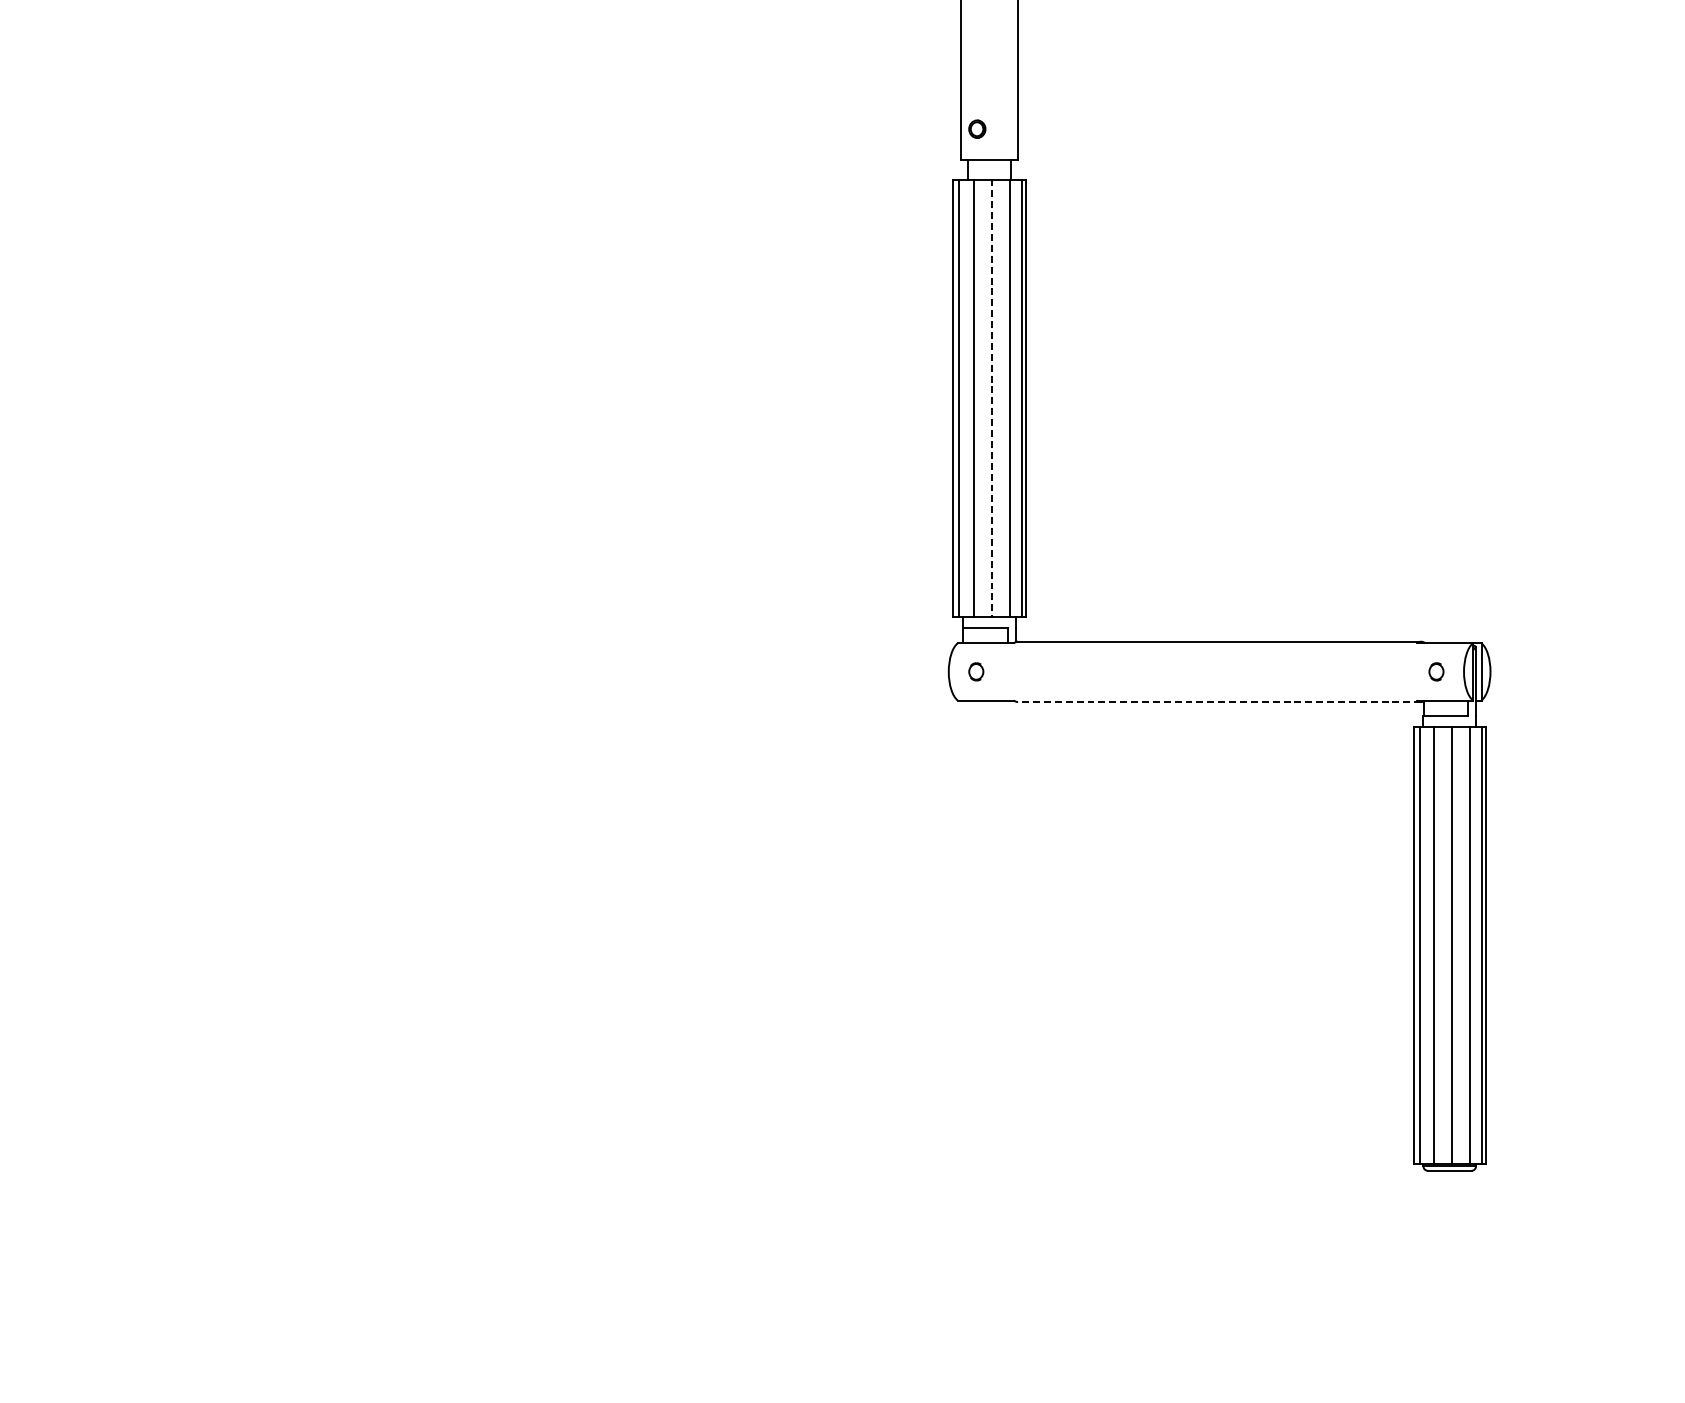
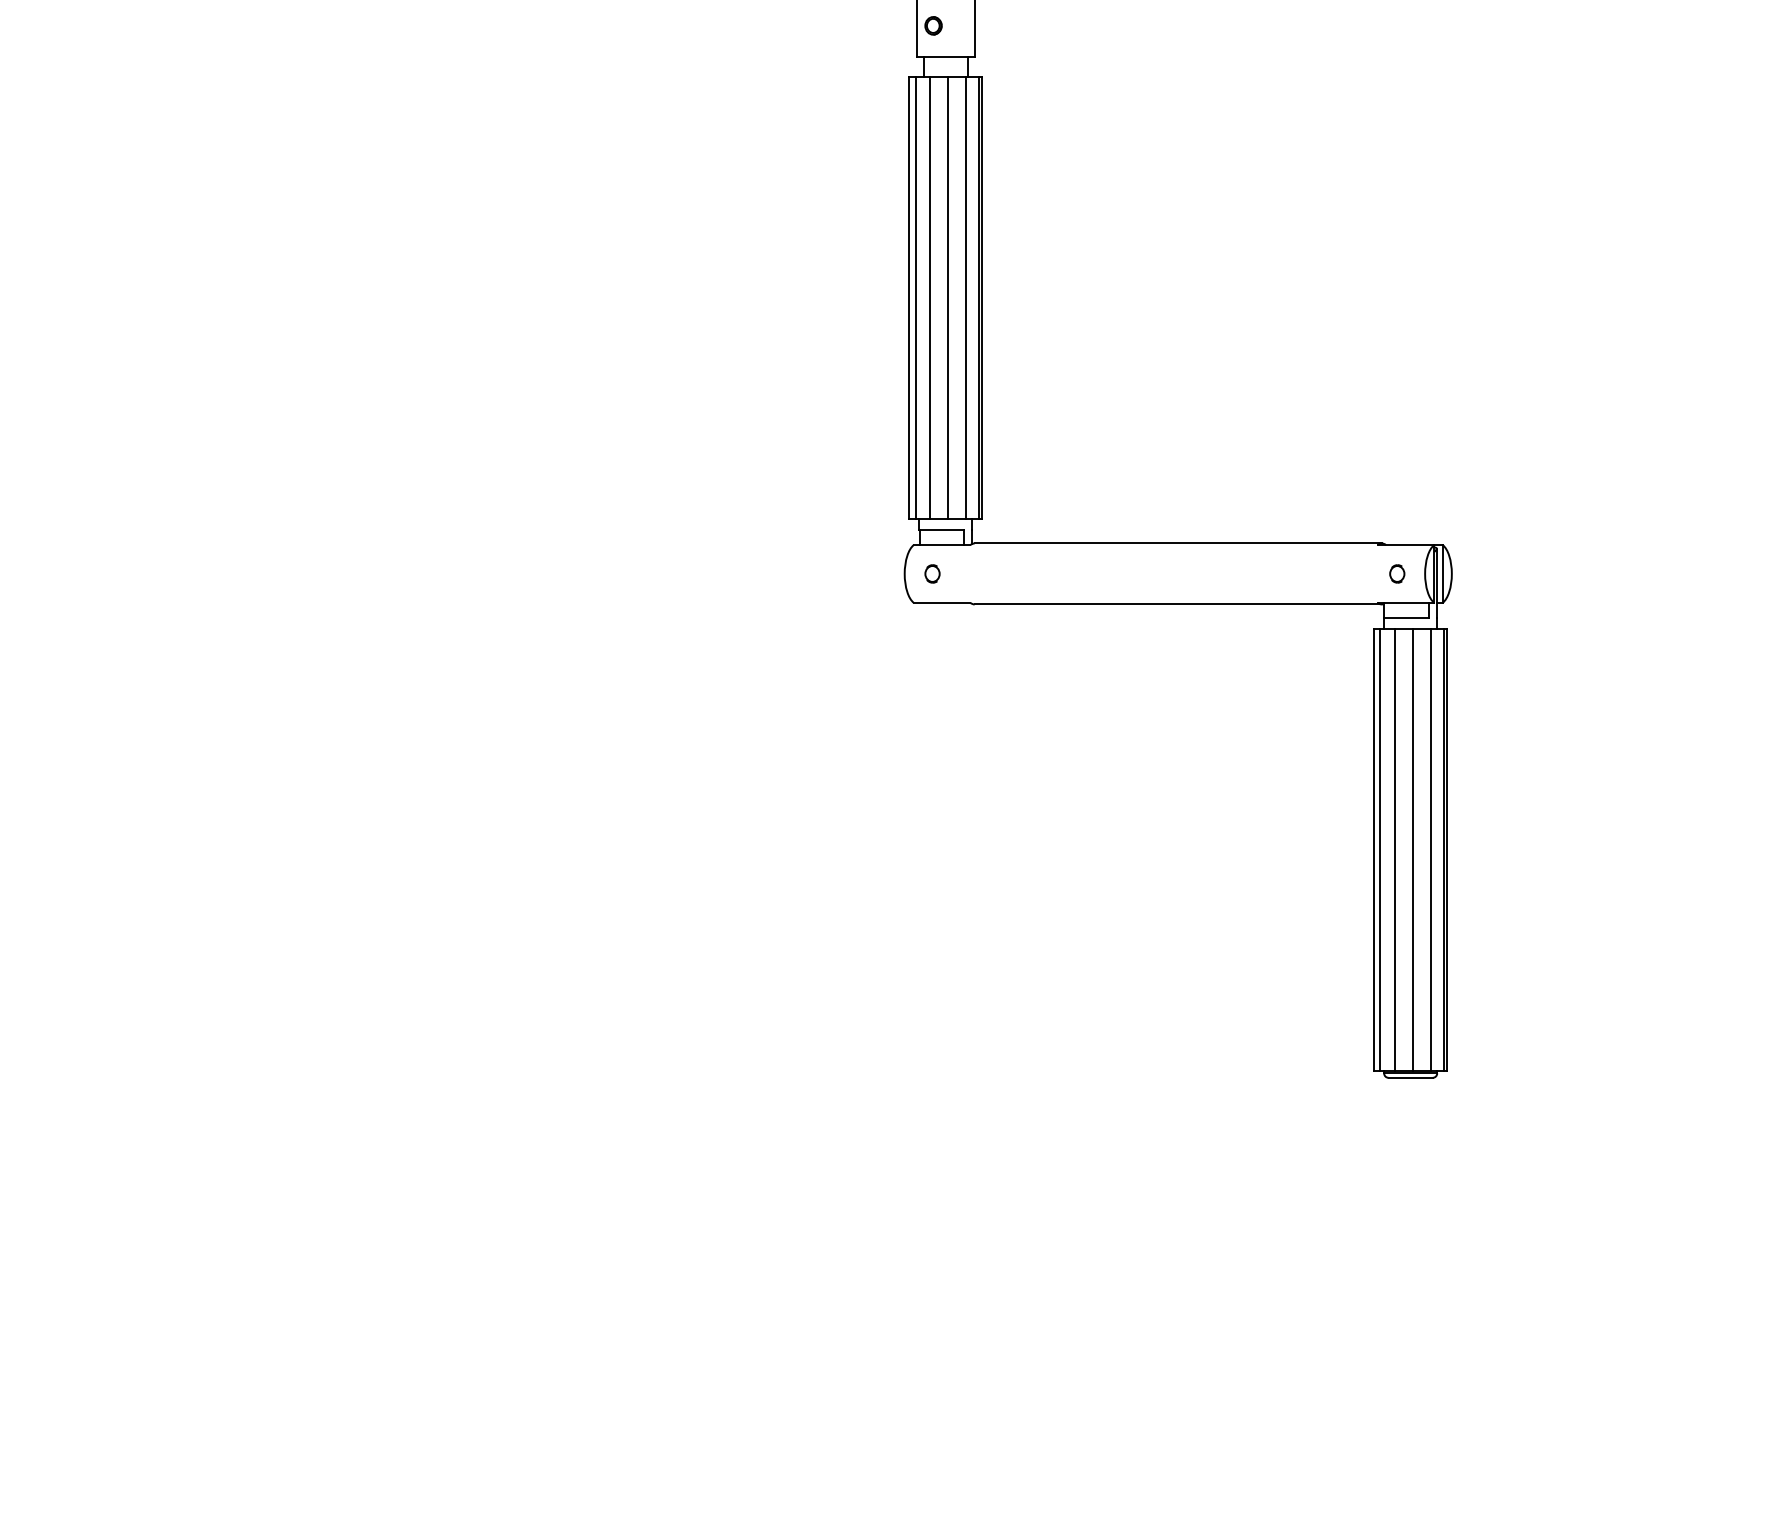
line: (992, 398) -> (948, 297), dashed -> solid
line: (1219, 702) -> (1178, 604), dashed -> solid

